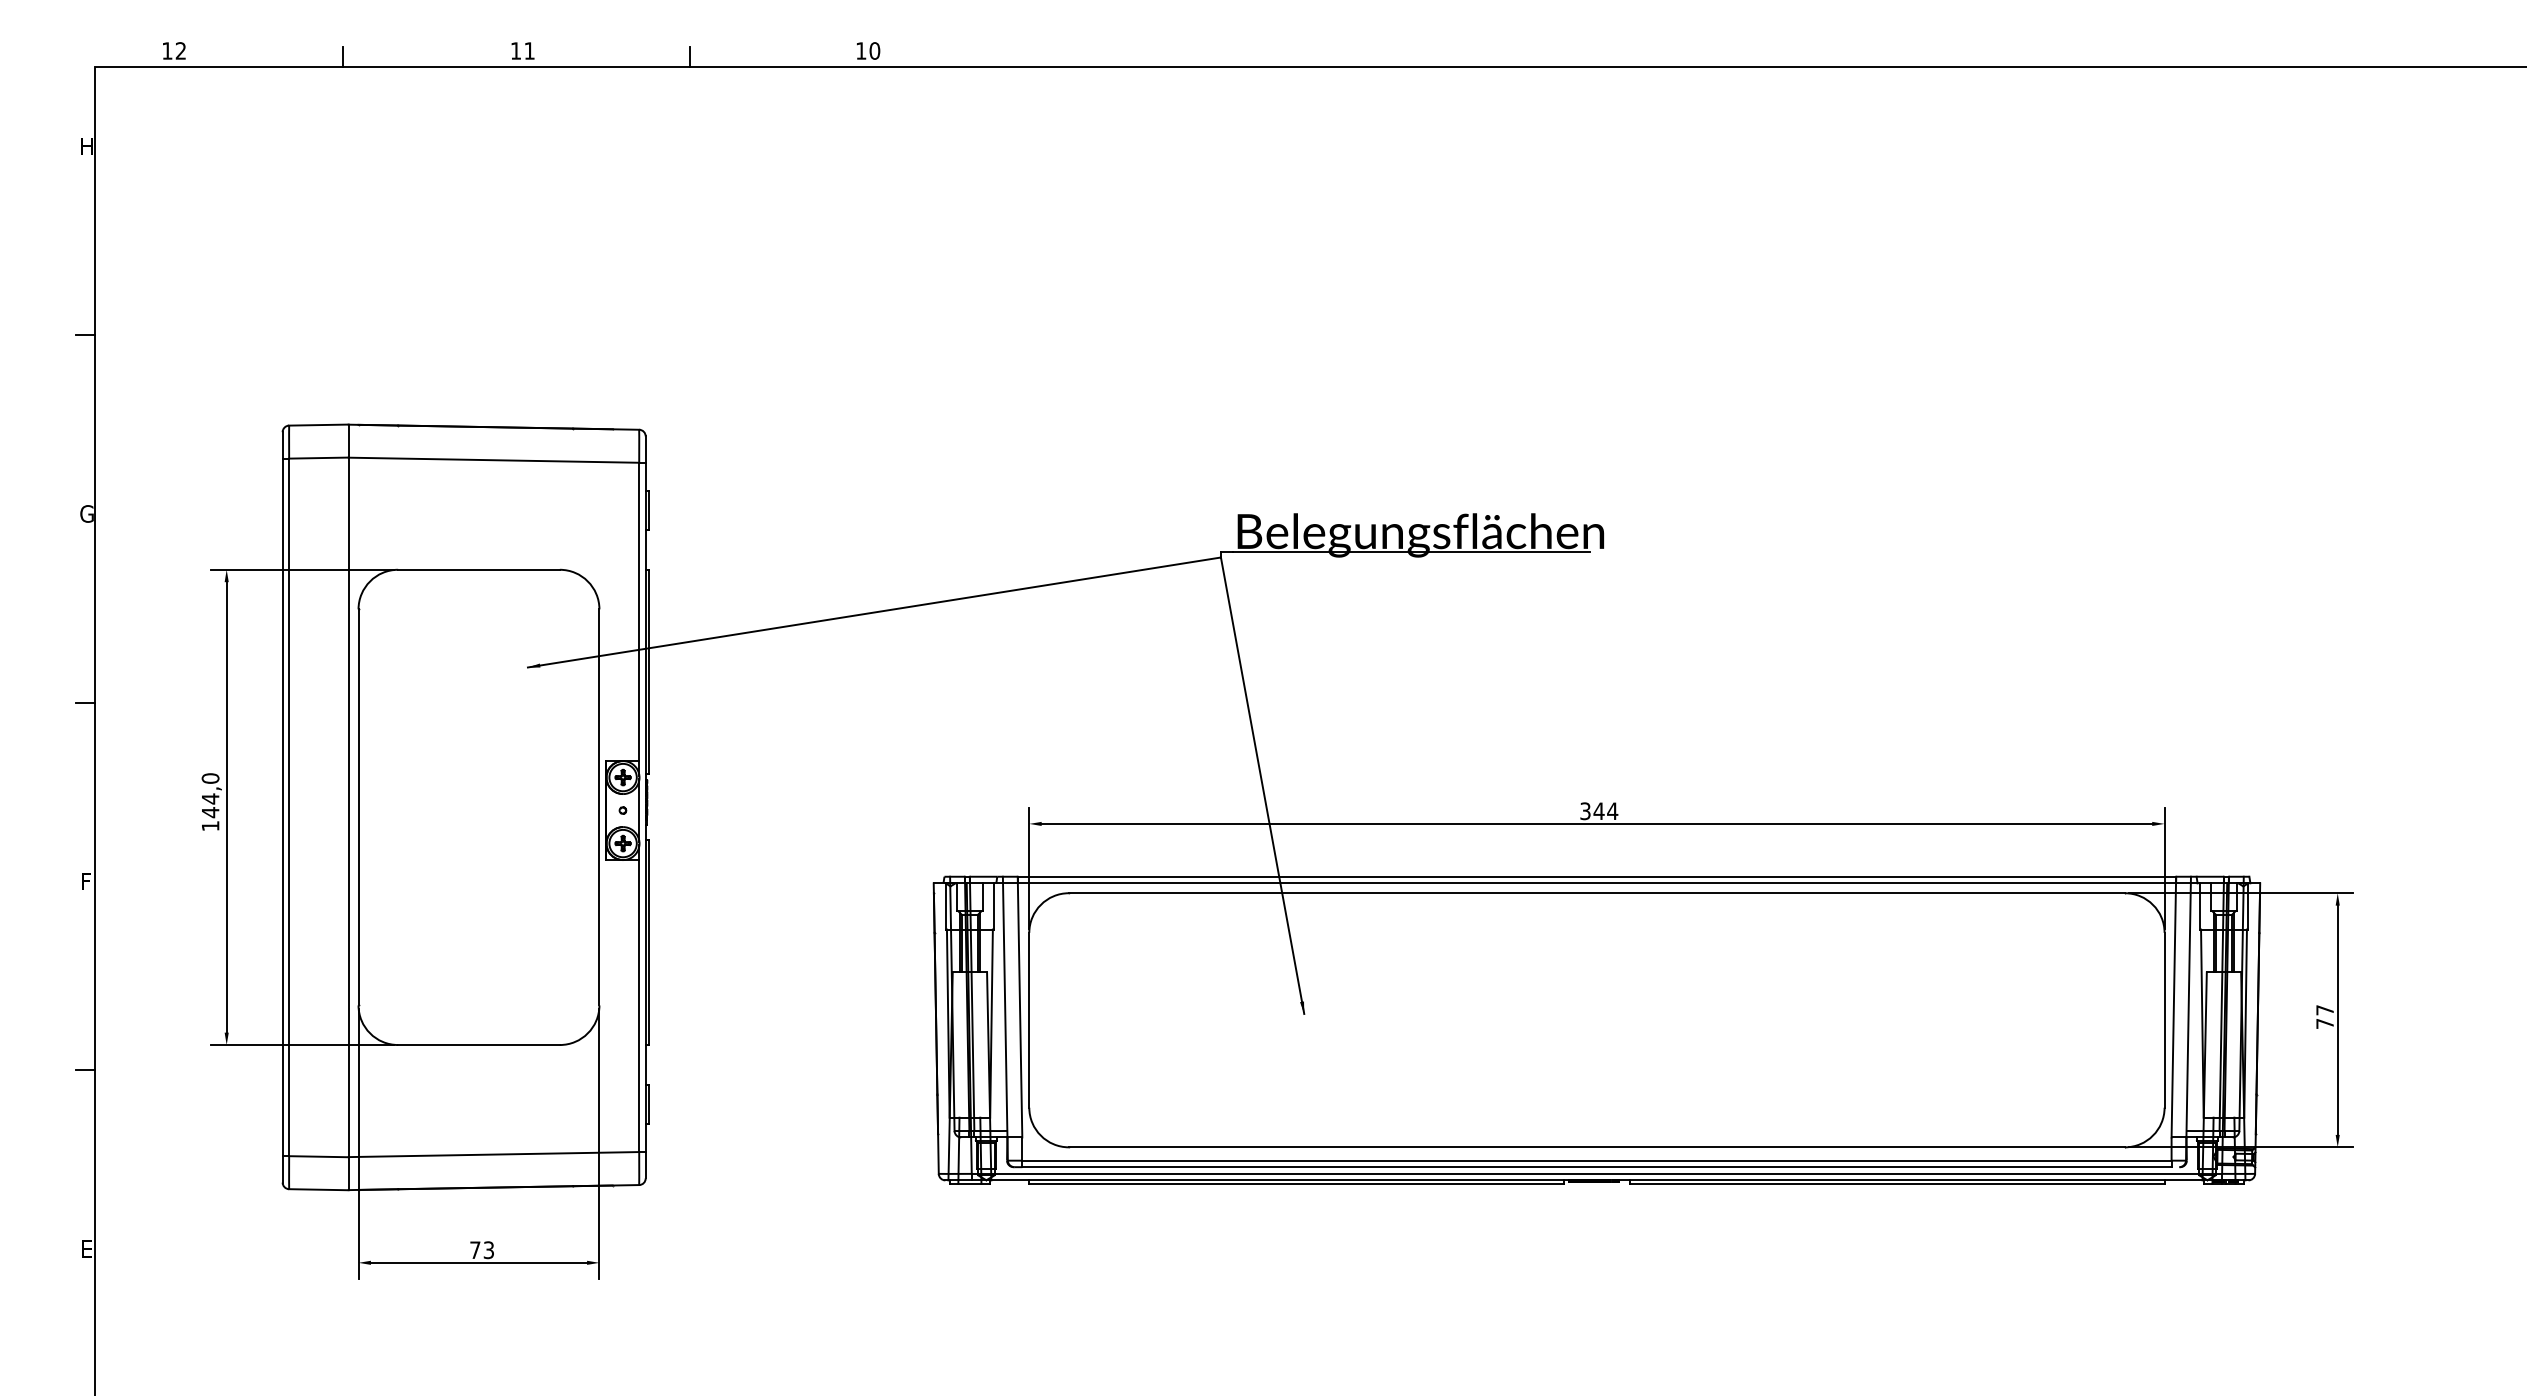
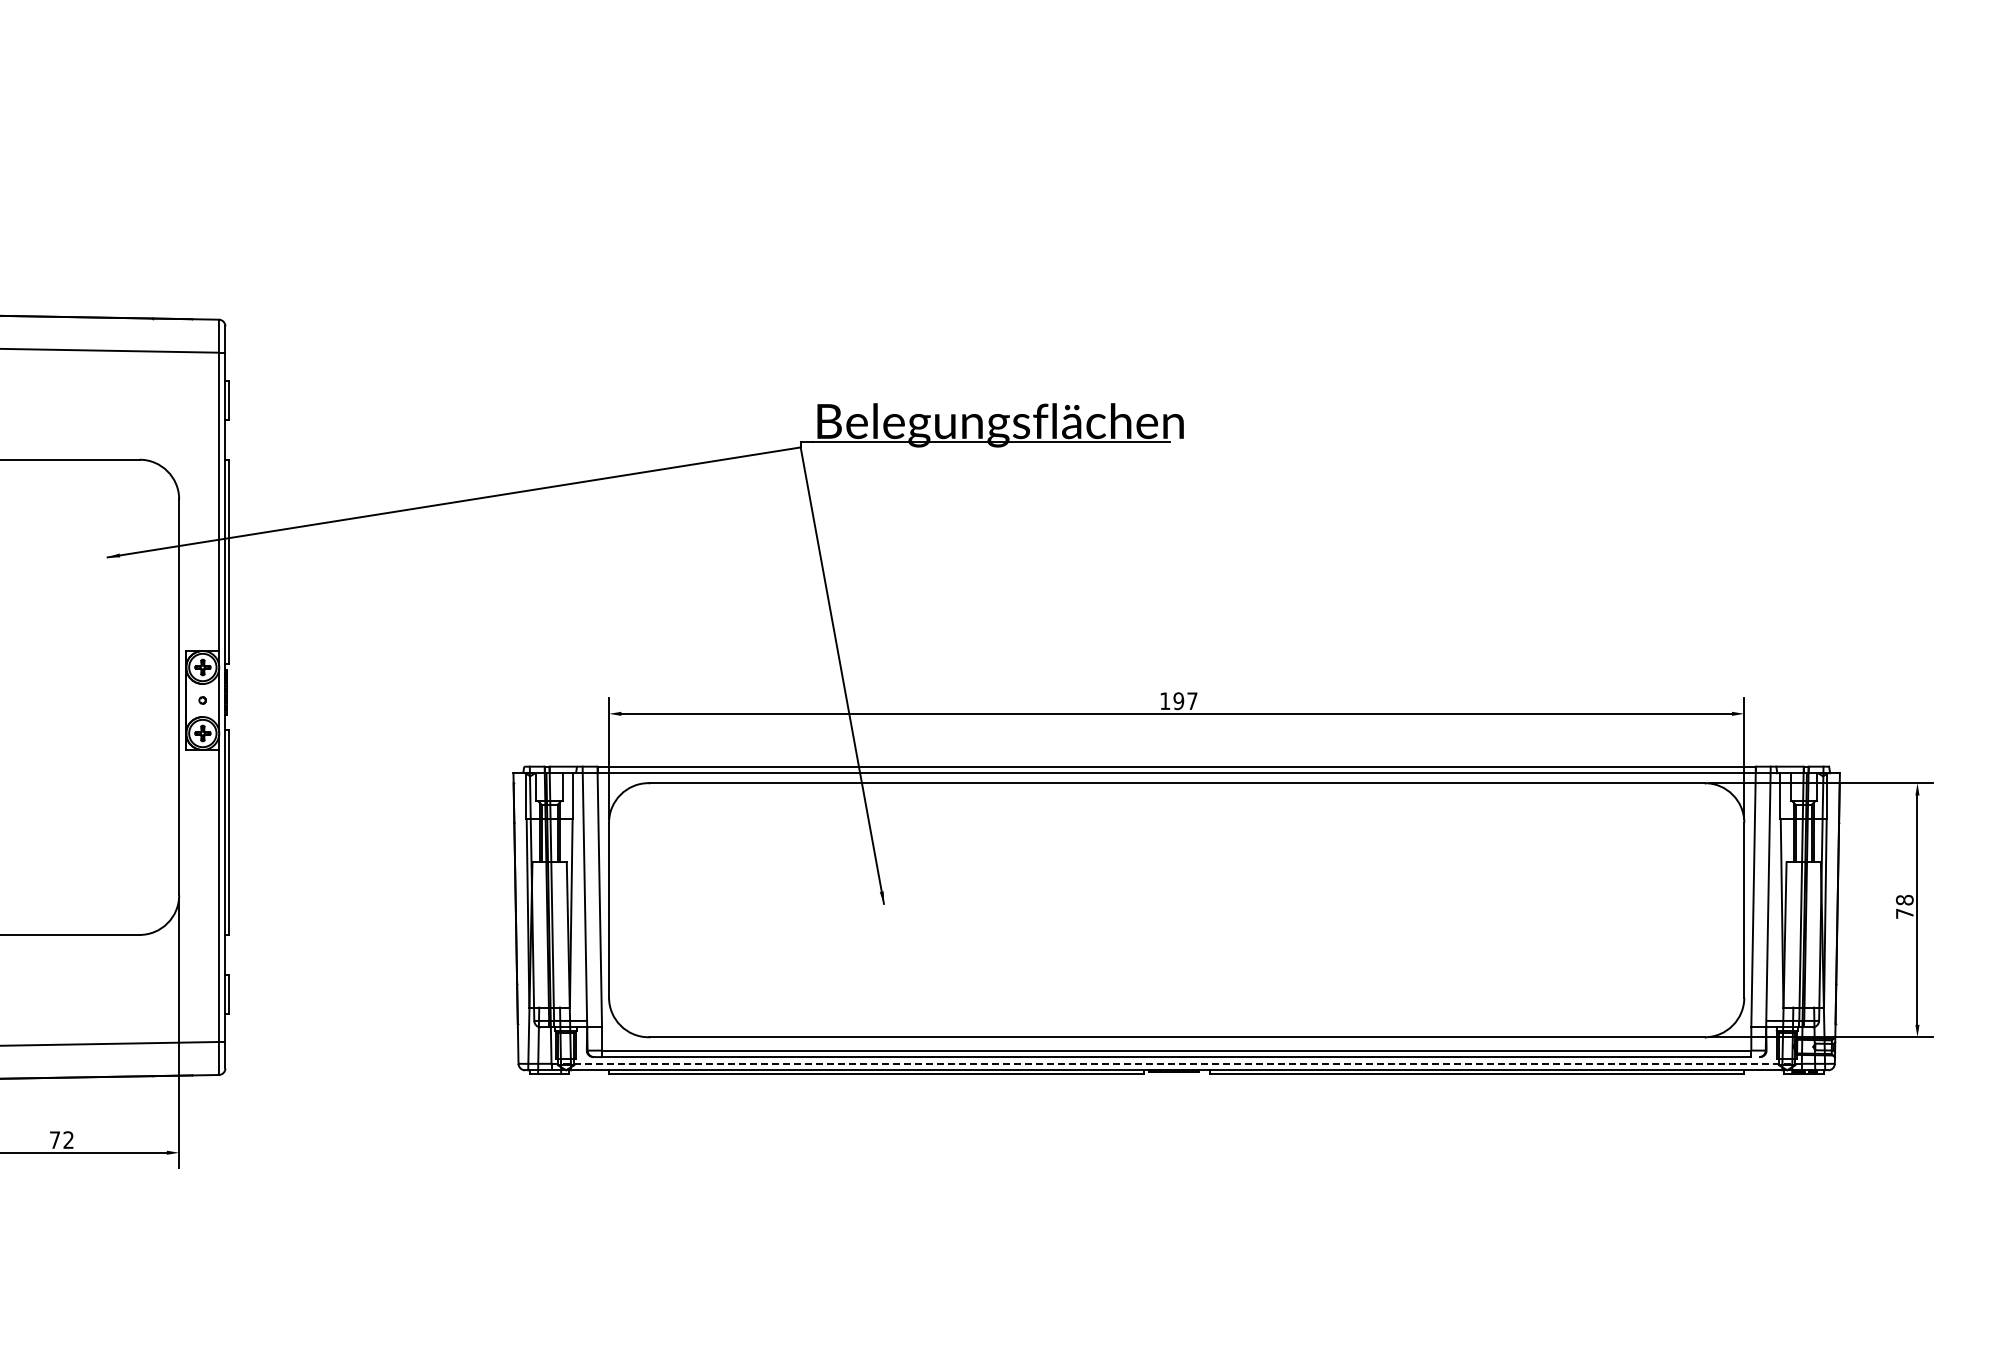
text: (1599, 811) -> (1179, 701), 344 -> 197
text: (2324, 1010) -> (1904, 900), 77 -> 78
line: (1596, 1173) -> (1176, 1063), solid -> dashed
text: (488, 1250) -> (68, 1140), 73 -> 72

